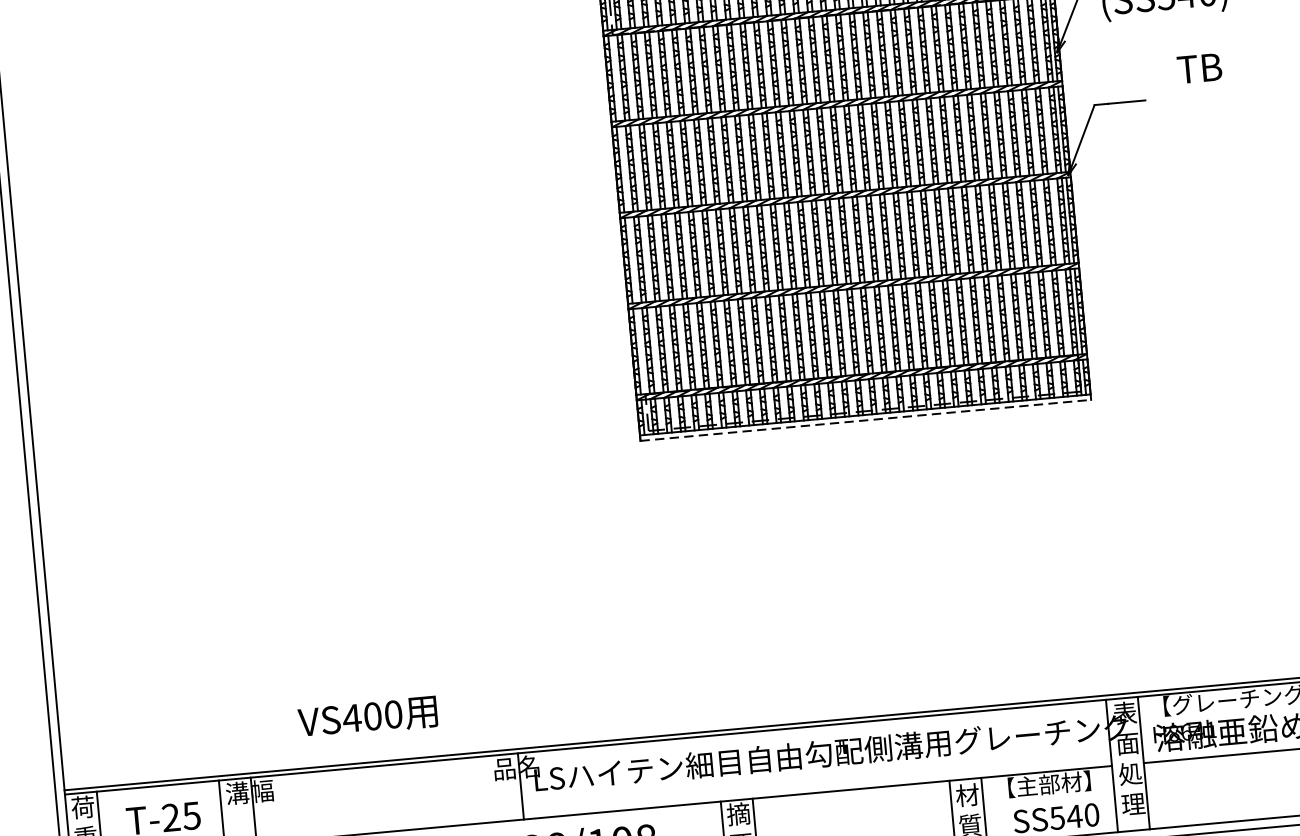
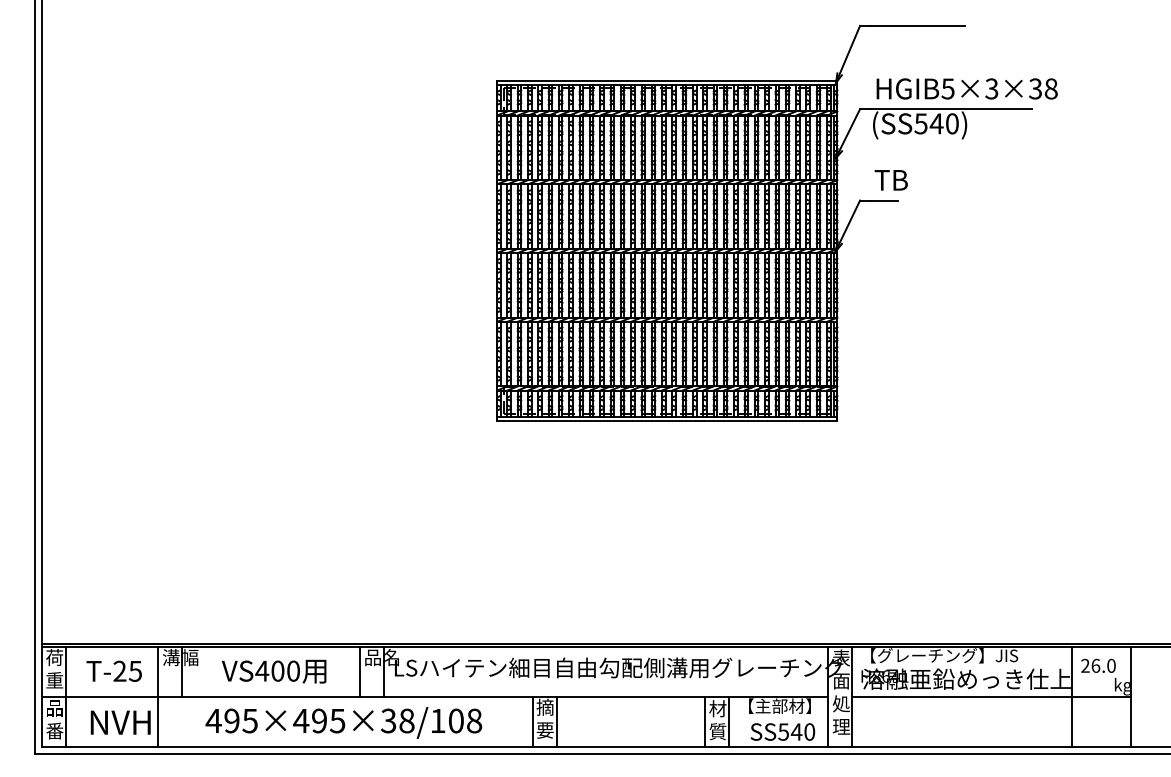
text: (1198, 68) -> (890, 180), moved
line: (866, 420) -> (667, 421), dashed -> solid
text: (368, 717) -> (274, 671), moved
line: (488, 789) -> (359, 671), added

